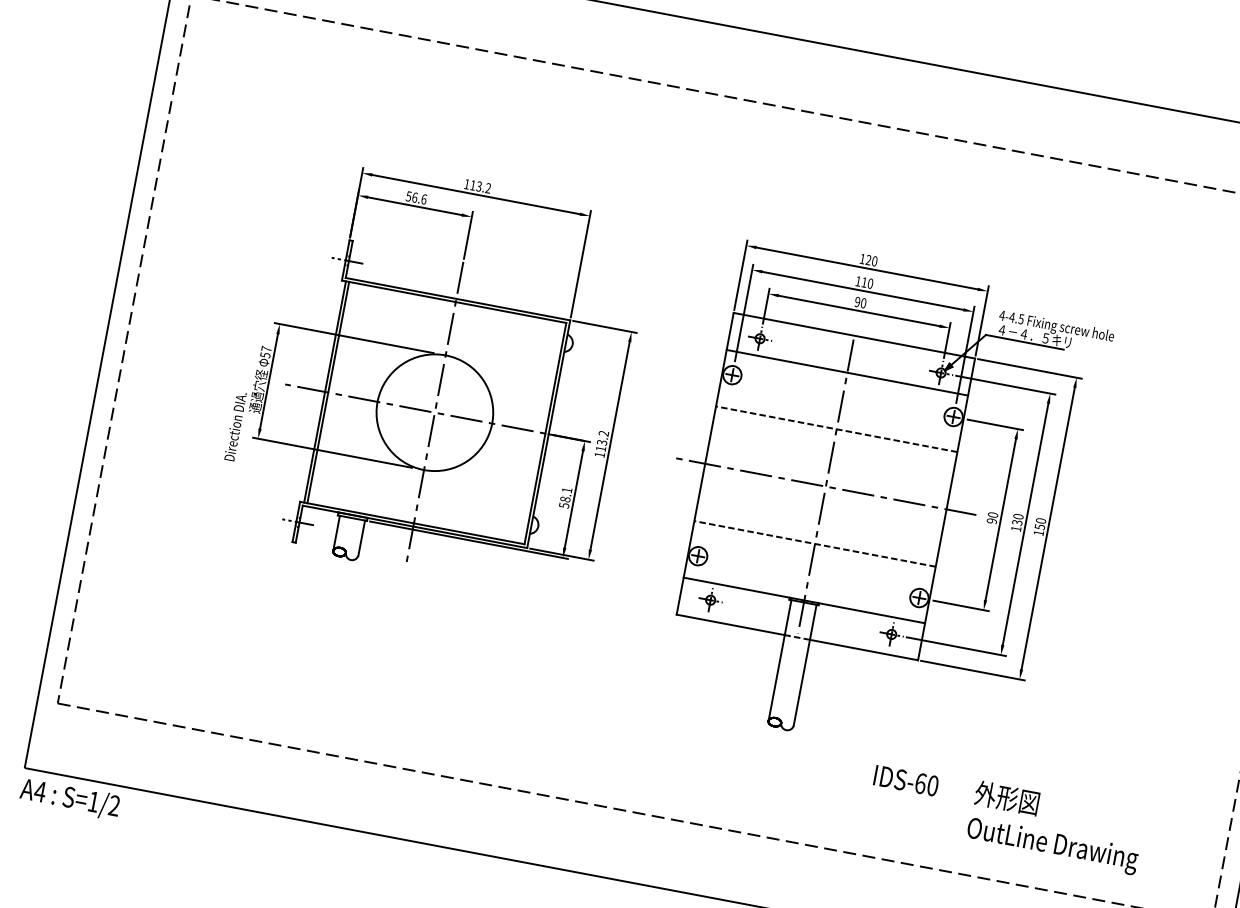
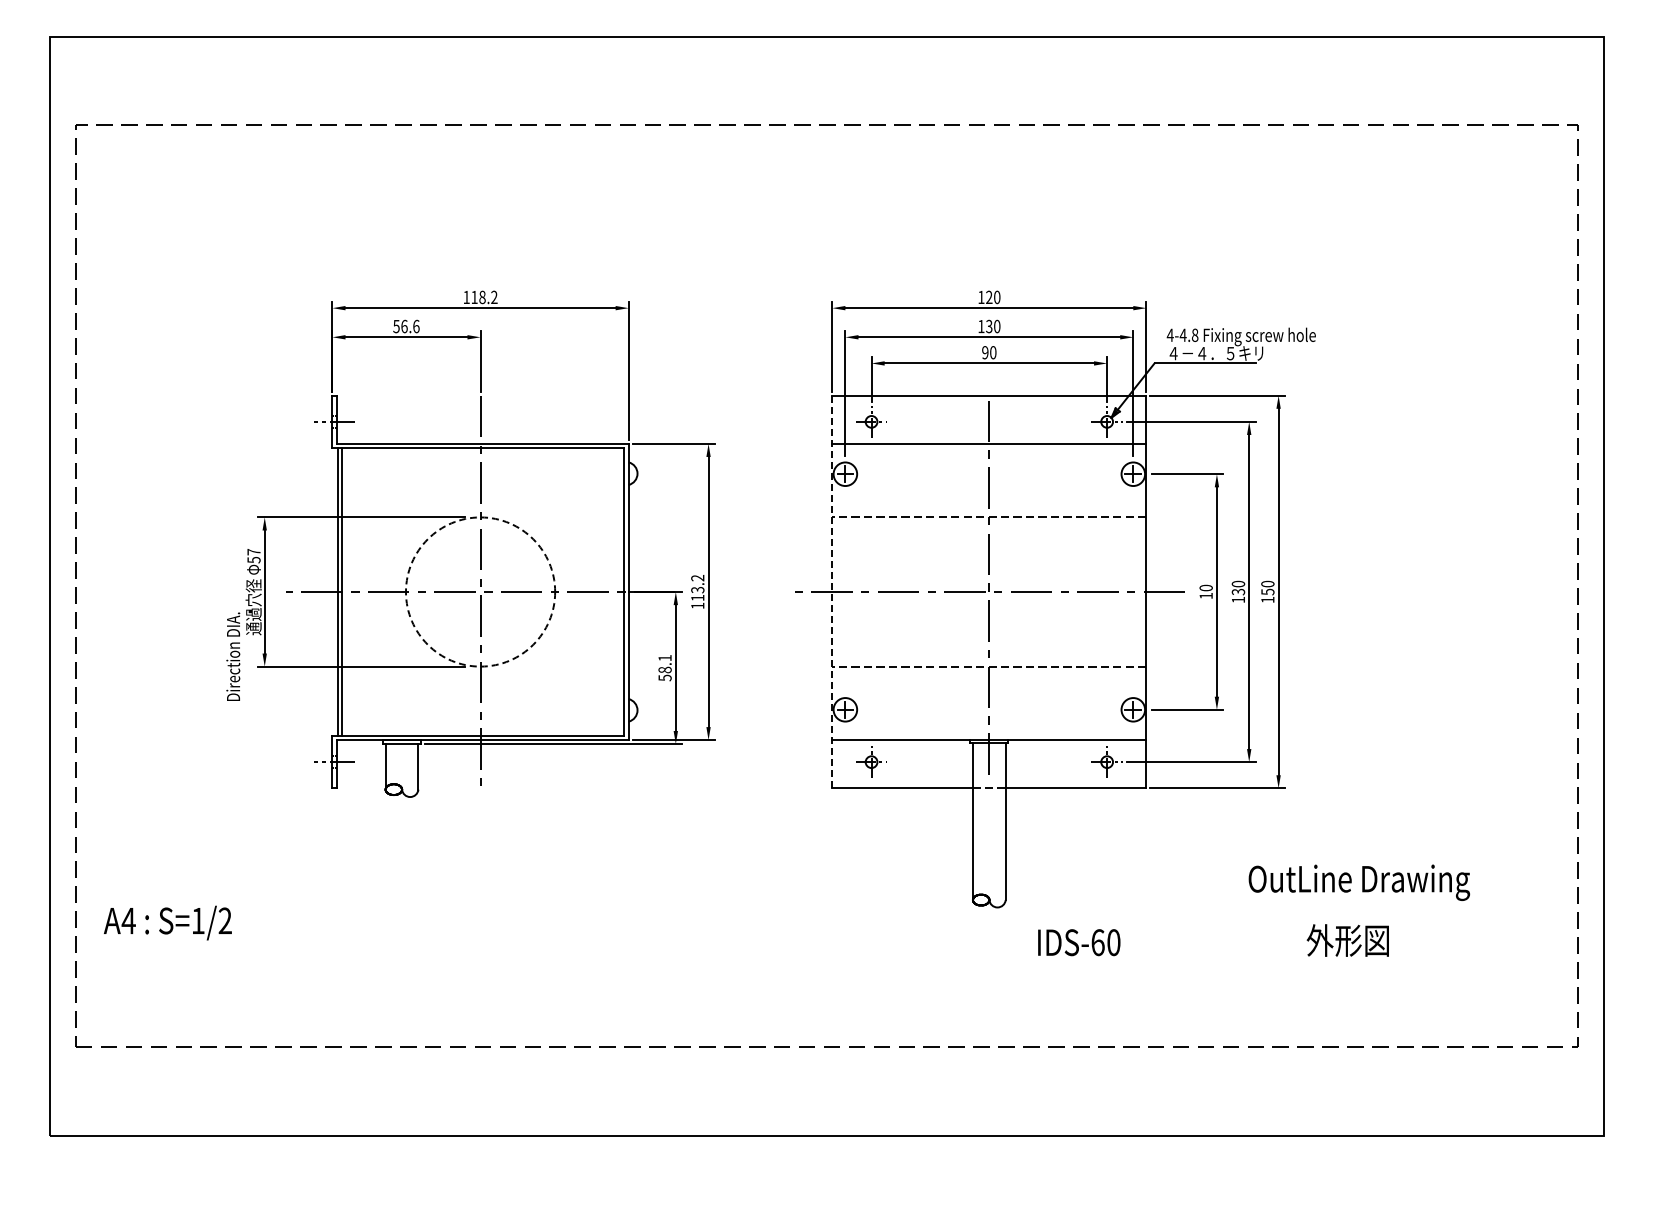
text: (479, 185) -> (482, 296), 113.2 -> 118.2
text: (864, 282) -> (989, 326), 110 -> 130
text: (1020, 318) -> (1194, 334), 4-4.5 -> 4-4.8
circle: (434, 412) -> (480, 591), solid -> dashed
line: (705, 464) -> (832, 592), solid -> dashed
text: (991, 520) -> (1205, 595), 90 -> 10
text: (906, 780) -> (1079, 942), moved
text: (69, 798) -> (167, 922), moved
text: (1006, 798) -> (1347, 940), moved
text: (1052, 845) -> (1359, 882), moved

